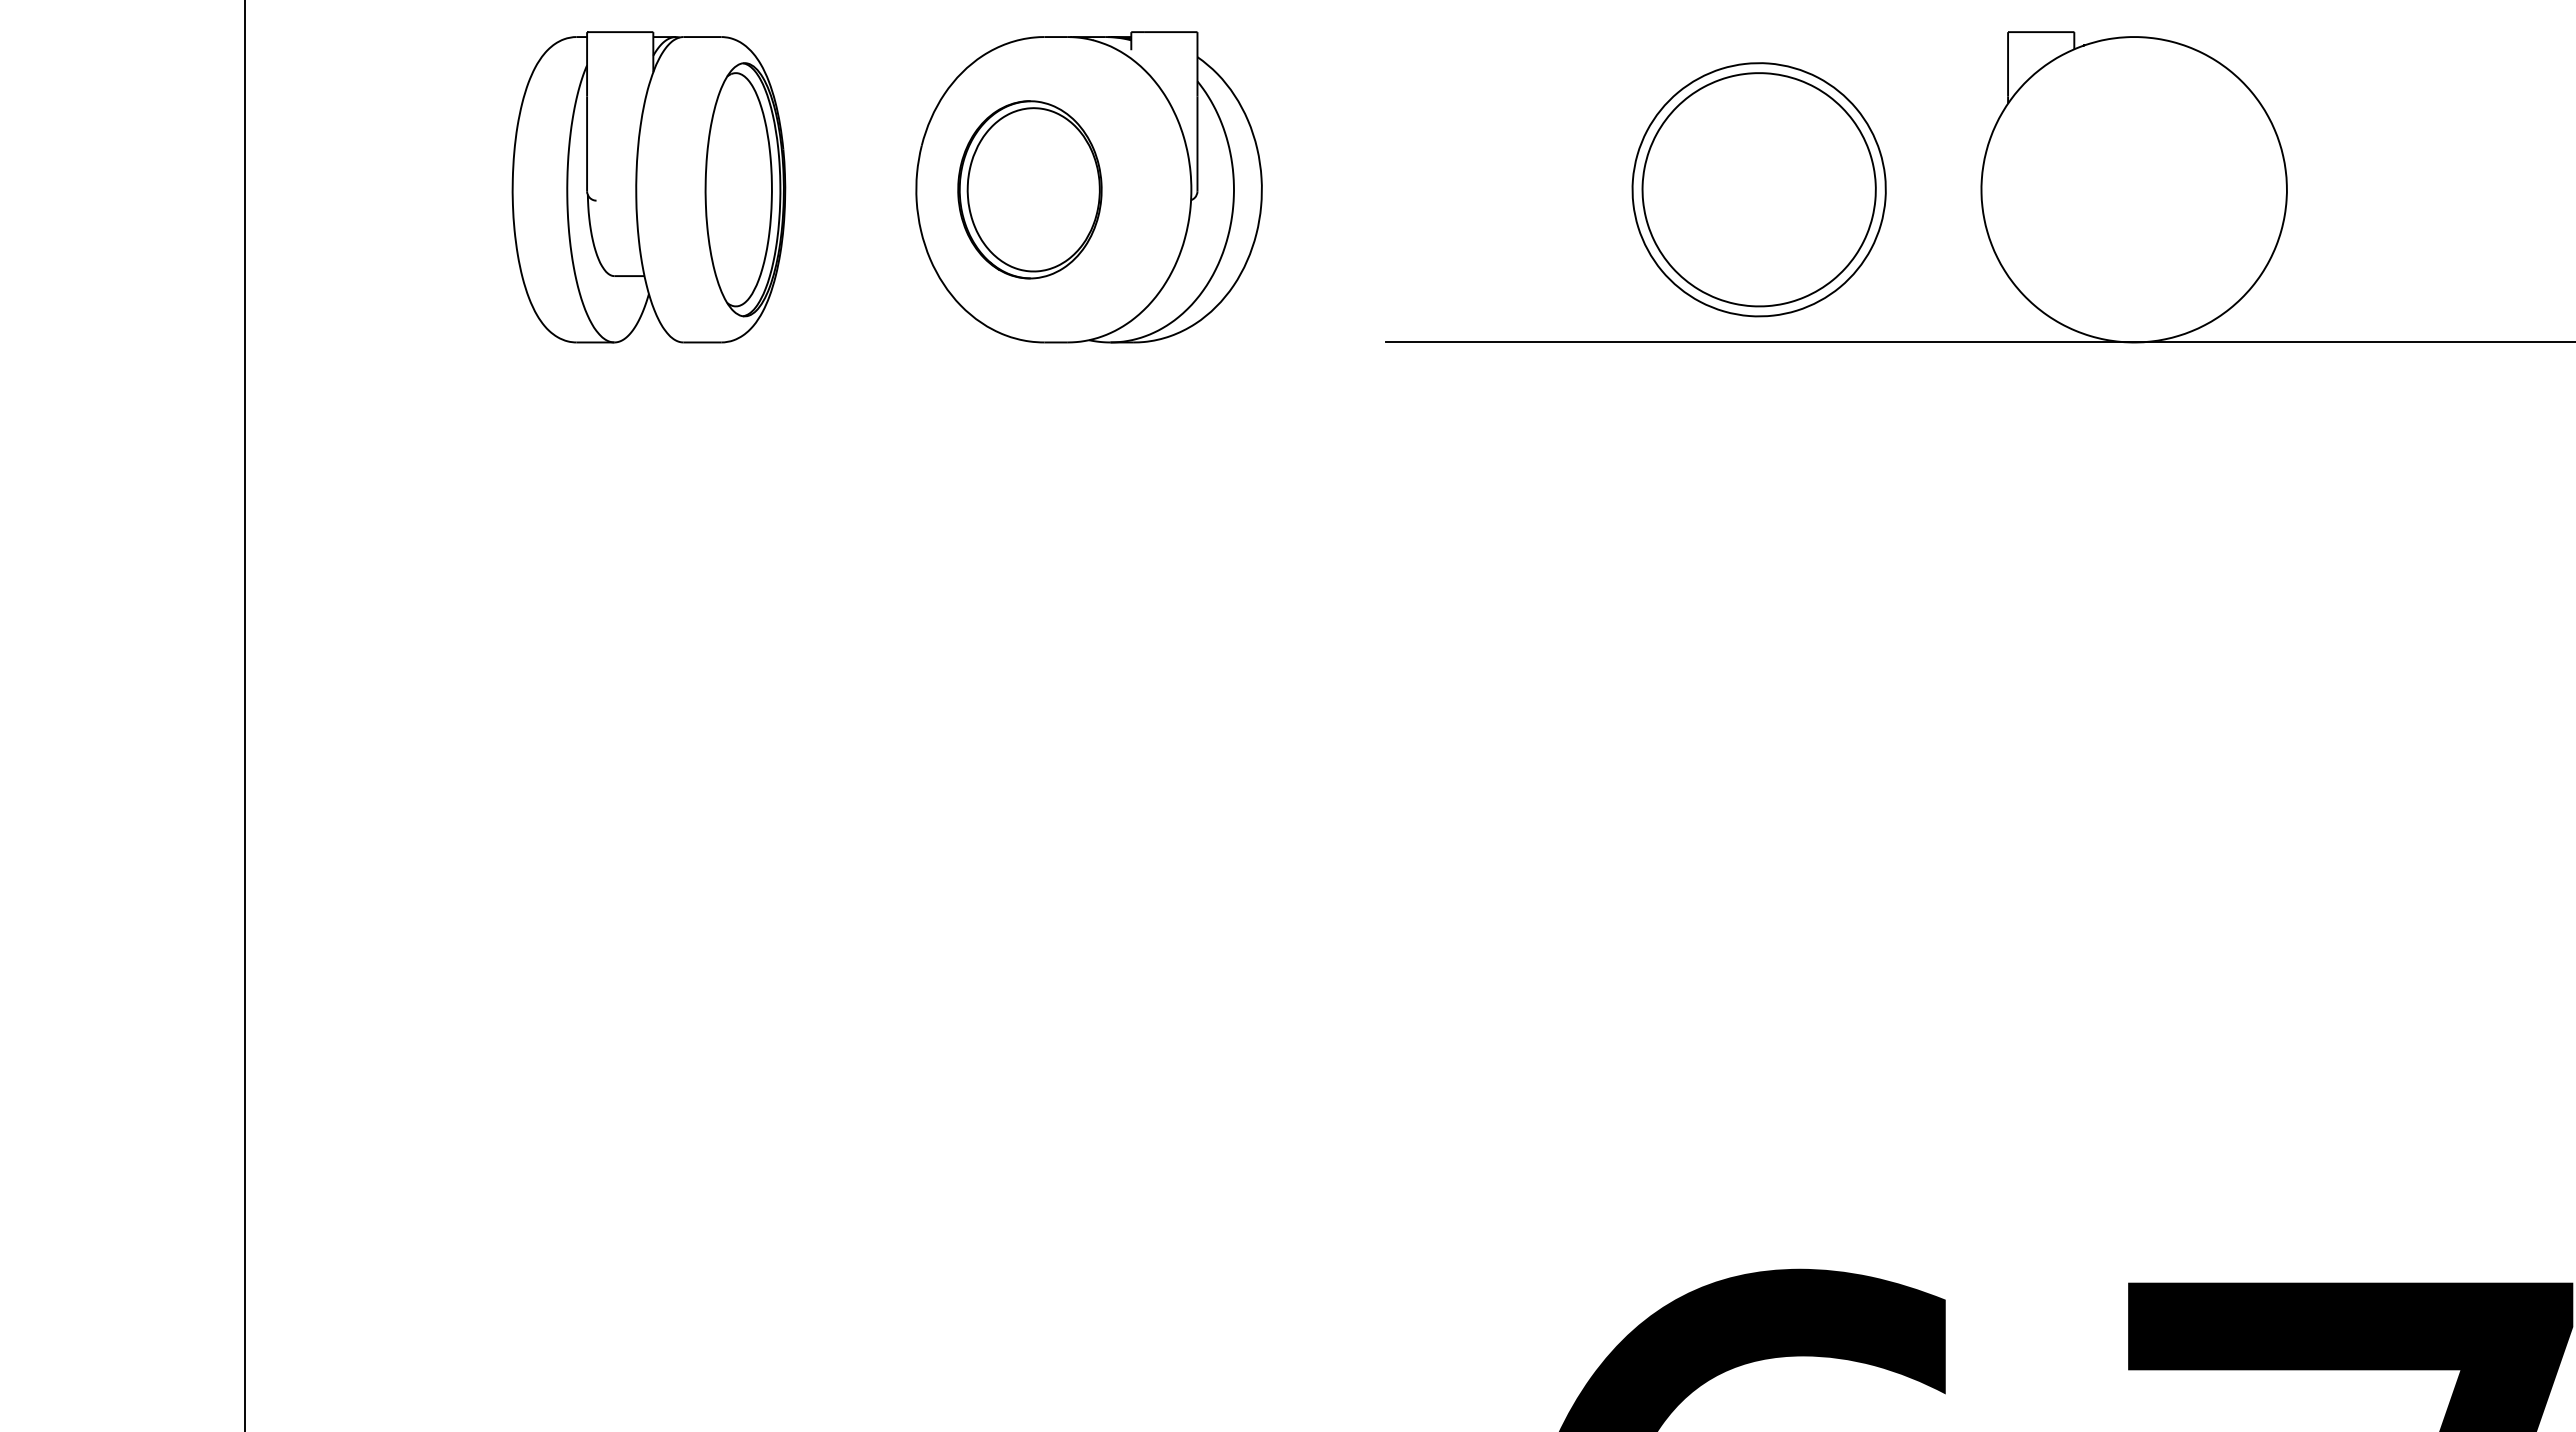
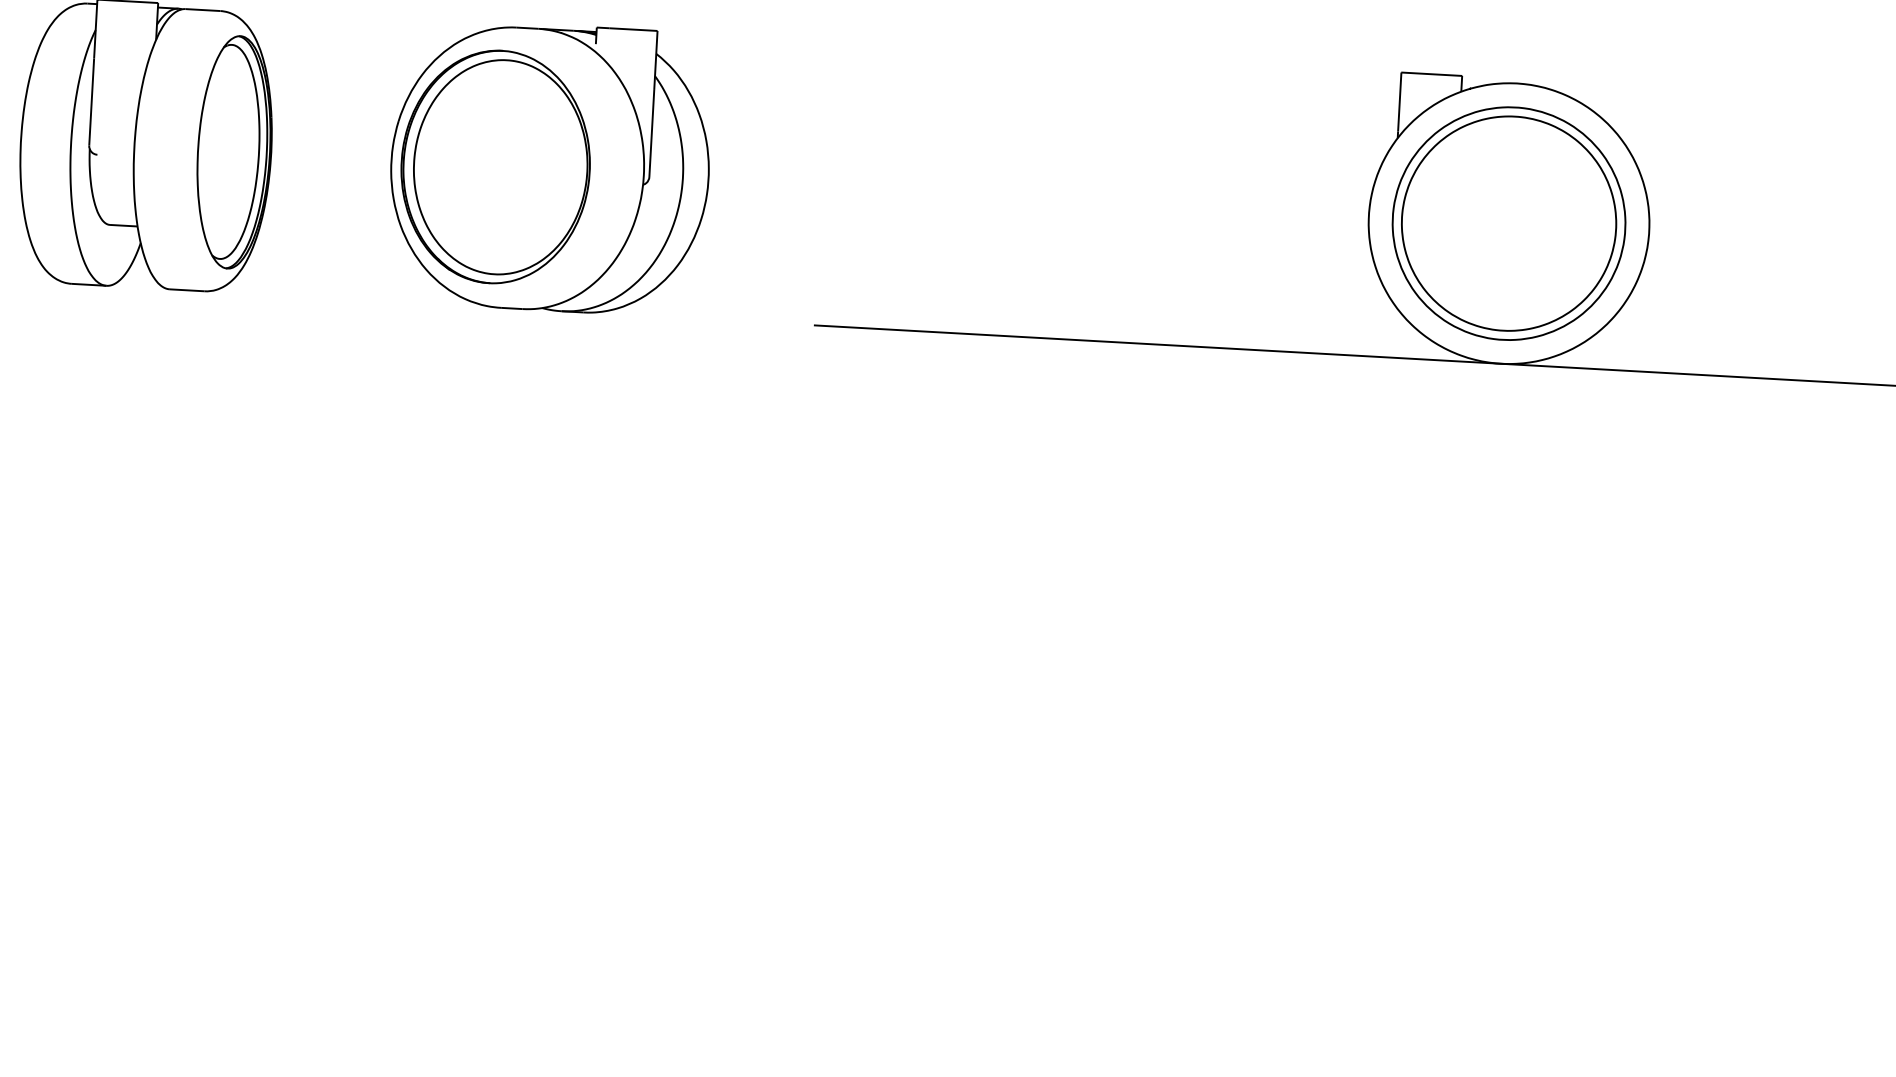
part: (1029, 189) -> (495, 166), size x1.43
part: (1758, 189) -> (1508, 223), moved

